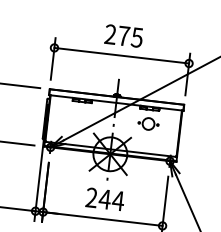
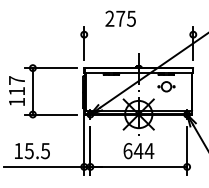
text: (123, 35) -> (120, 18), moved
line: (121, 55) -> (138, 34), removed
text: (91, 198) -> (127, 151), 244 -> 644

